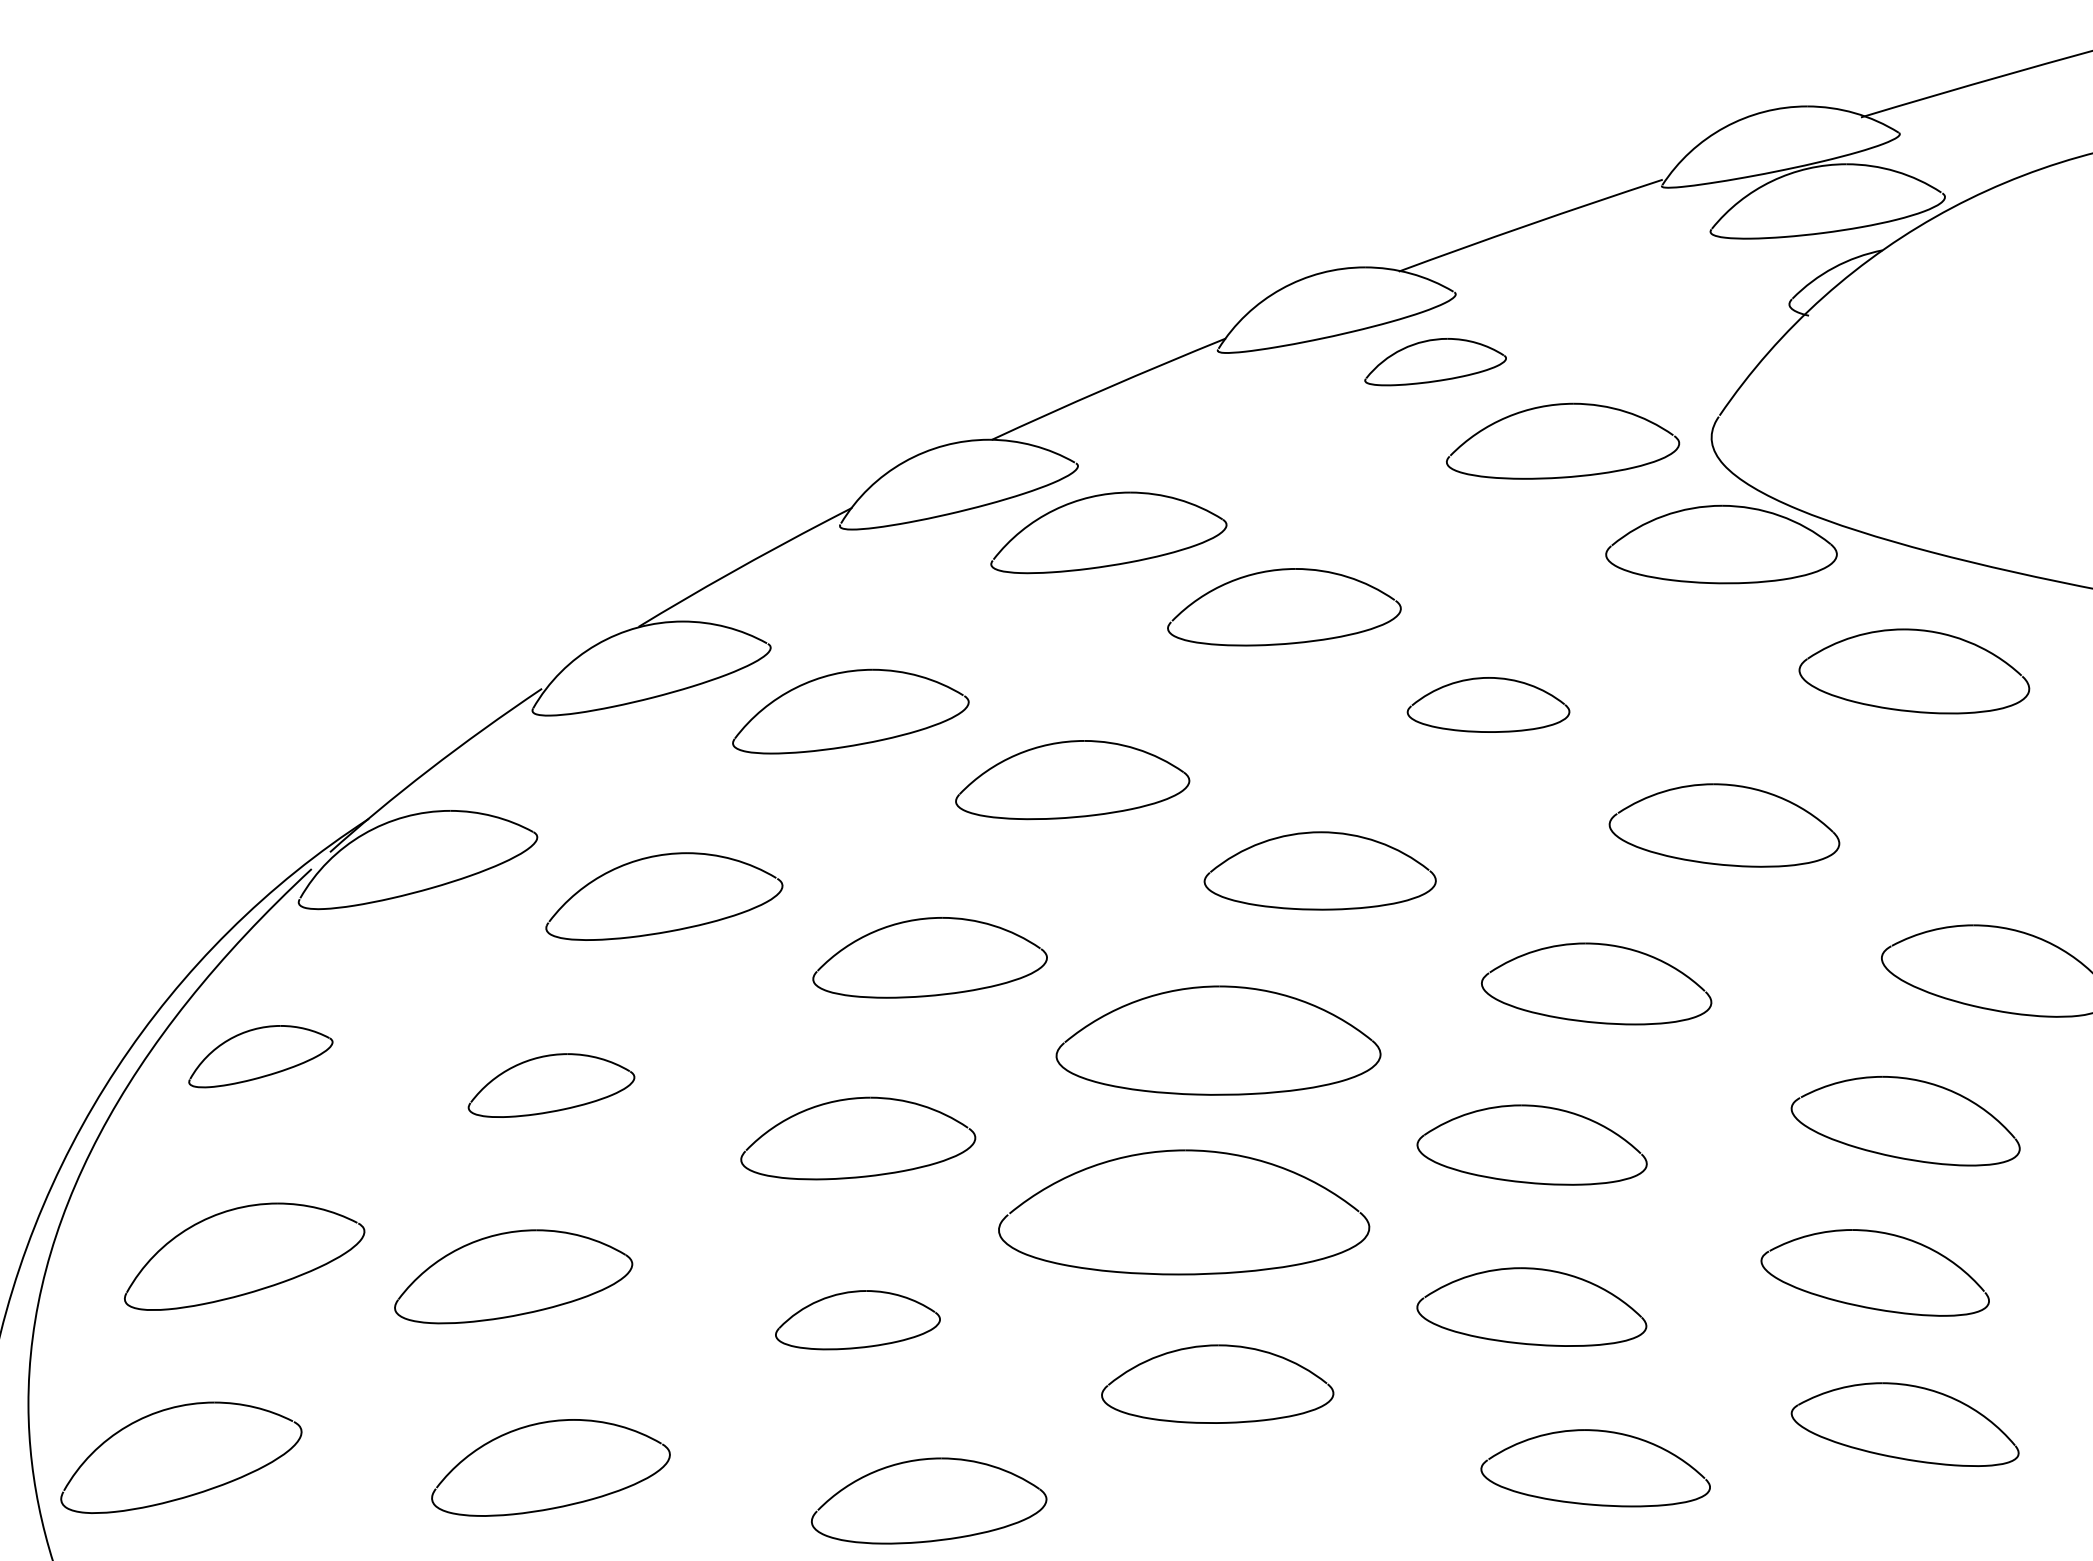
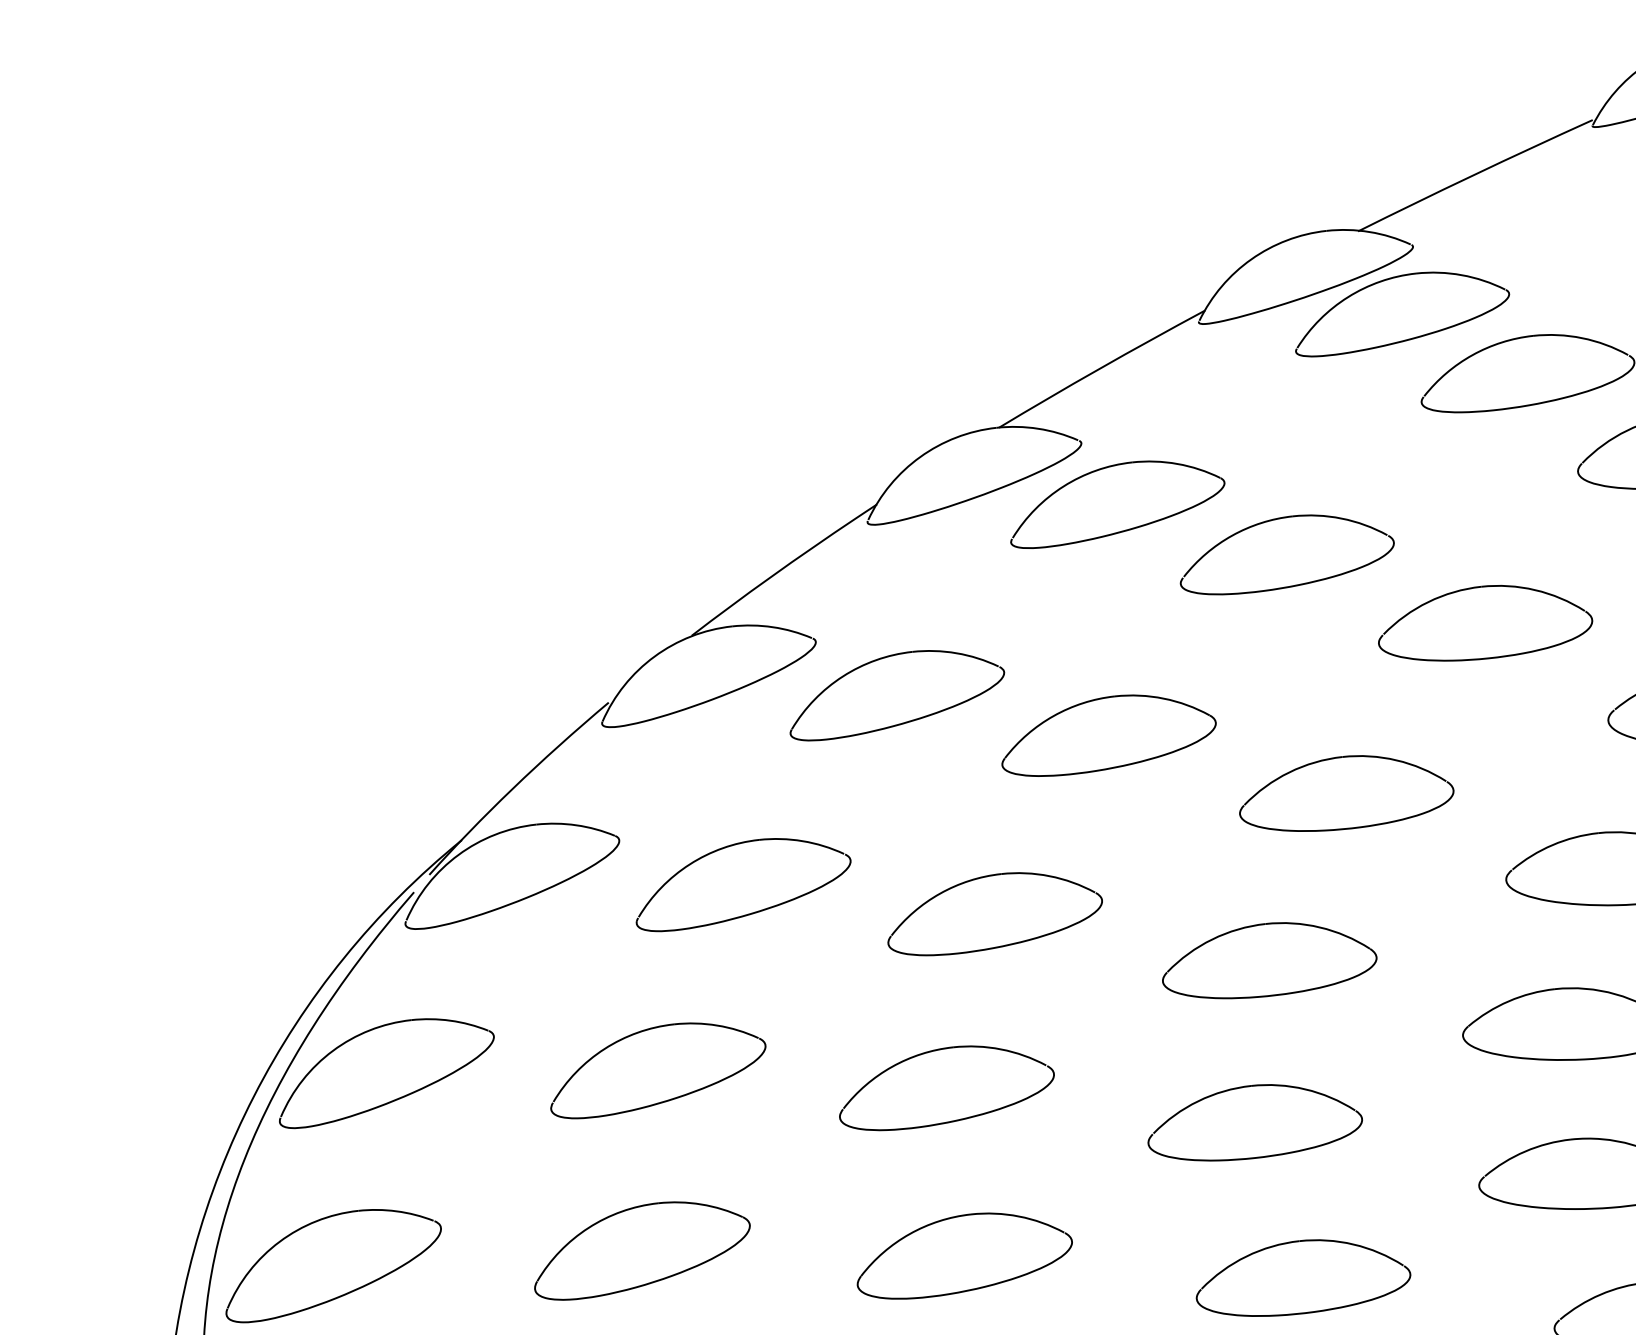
part: (1435, 361) -> (1401, 310), size x1.67
part: (1488, 704) -> (1484, 622), size x1.43
part: (1217, 1040) -> (1267, 959), size x0.71
part: (260, 1056) -> (385, 1070), size x1.67
part: (551, 1085) -> (657, 1068), size x1.43
part: (1183, 1212) -> (1253, 1121), size x0.62
part: (244, 1256) -> (332, 1263), moved
part: (857, 1319) -> (963, 1253), size x1.43

